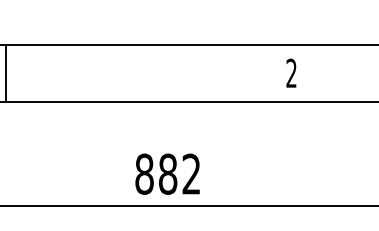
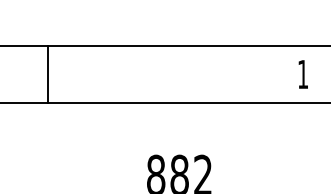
line: (6, 72) -> (48, 73), moved
text: (291, 72) -> (303, 73), 2 -> 1

